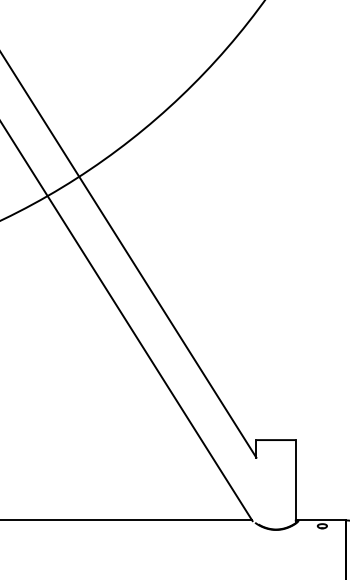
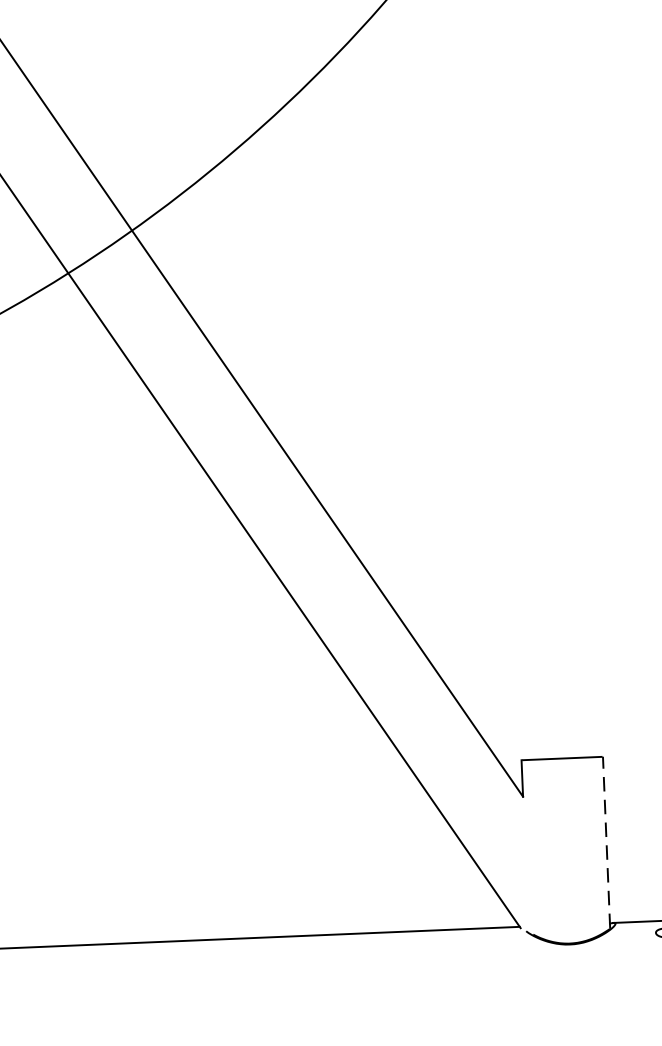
line: (295, 480) -> (605, 840), solid -> dashed

